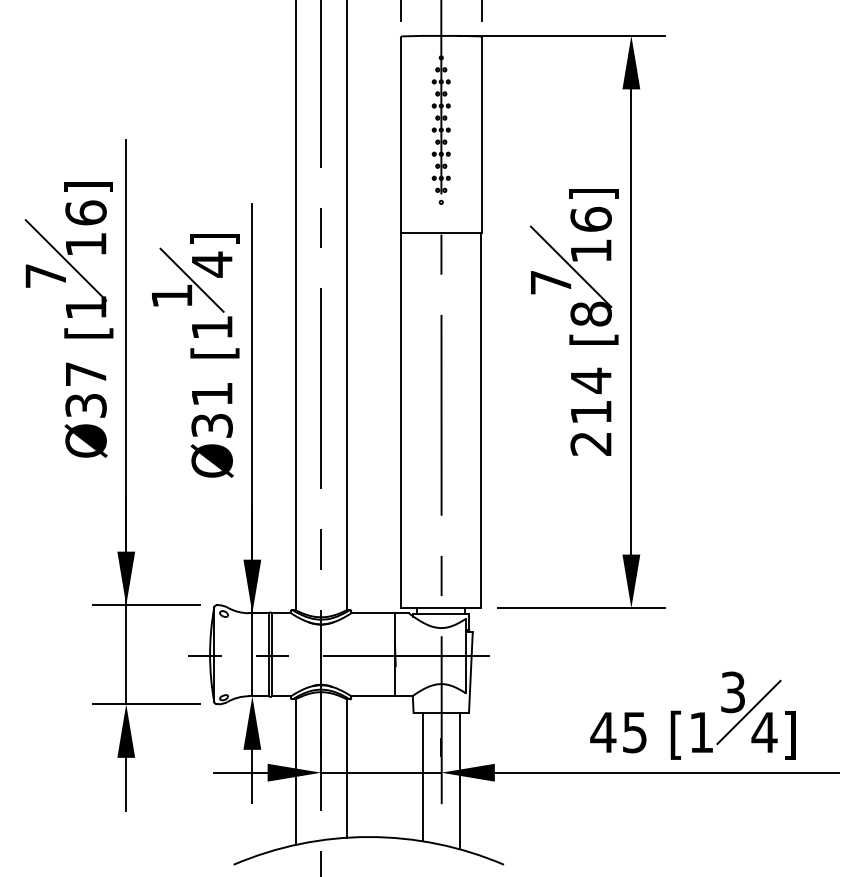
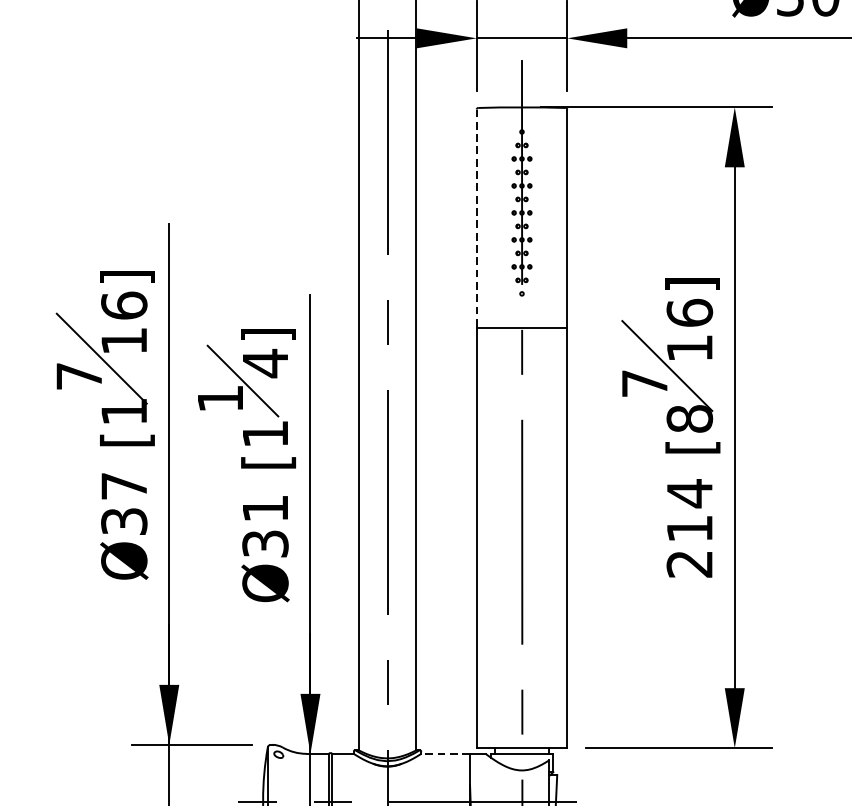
line: (400, 135) -> (476, 218), solid -> dashed
line: (373, 613) -> (446, 754), solid -> dashed

